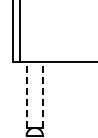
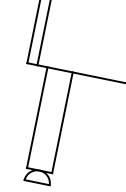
line: (26, 94) -> (37, 117), dashed -> solid
line: (43, 94) -> (63, 122), dashed -> solid

